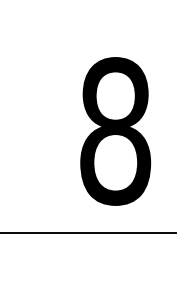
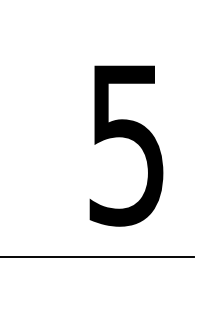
text: (115, 131) -> (127, 144), 8 -> 5

